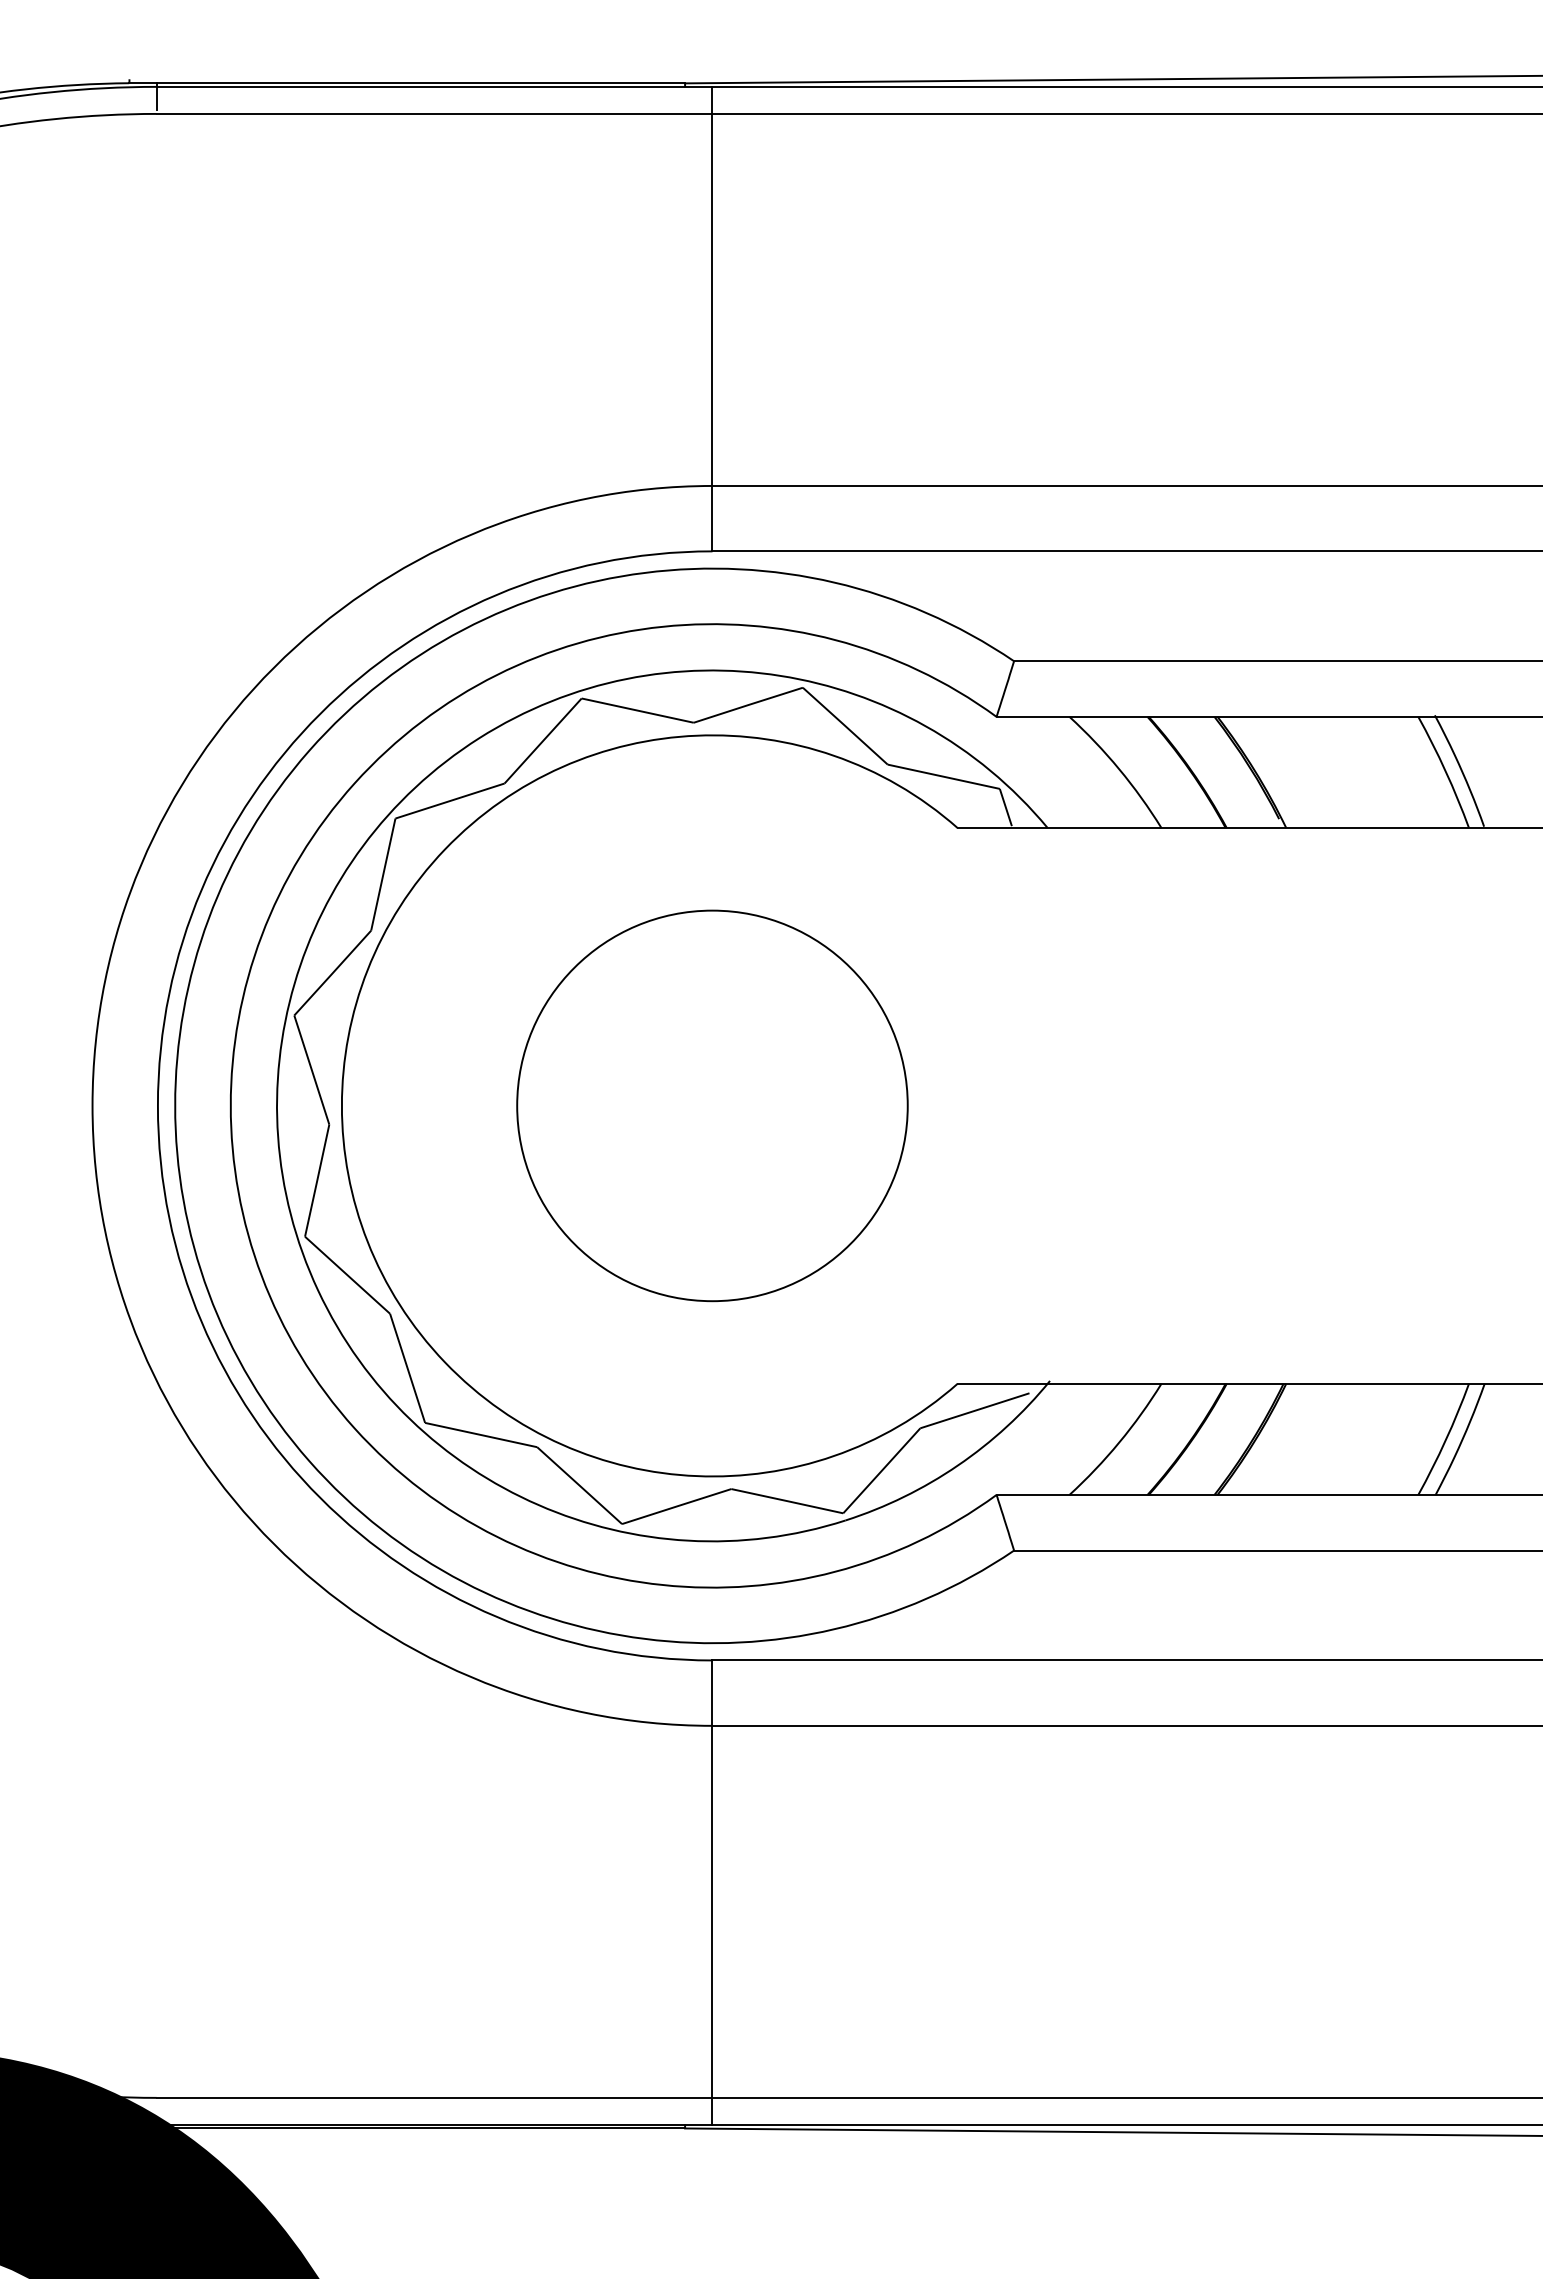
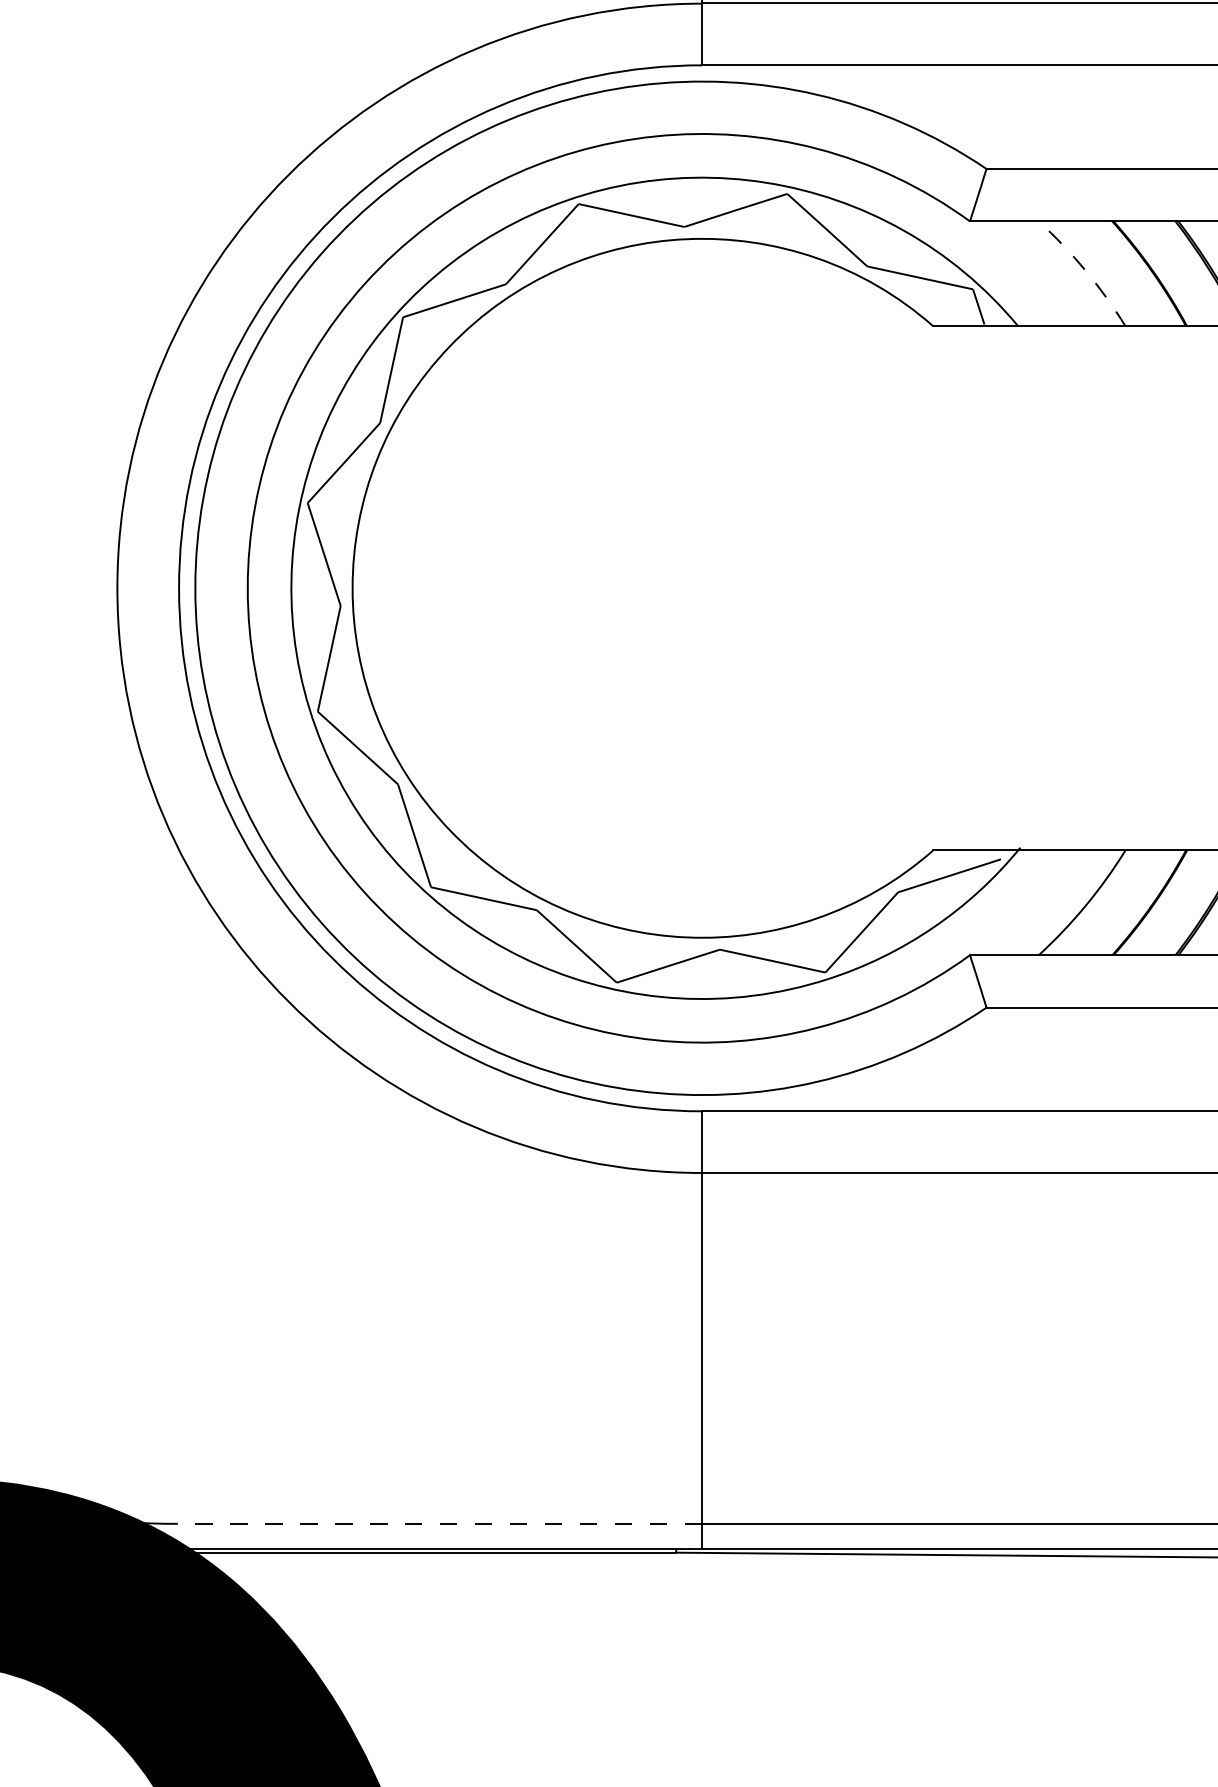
arc: (1119, 769) -> (1085, 271), solid -> dashed
circle: (712, 1105) -> (702, 587), removed
line: (434, 2097) -> (439, 1523), solid -> dashed

